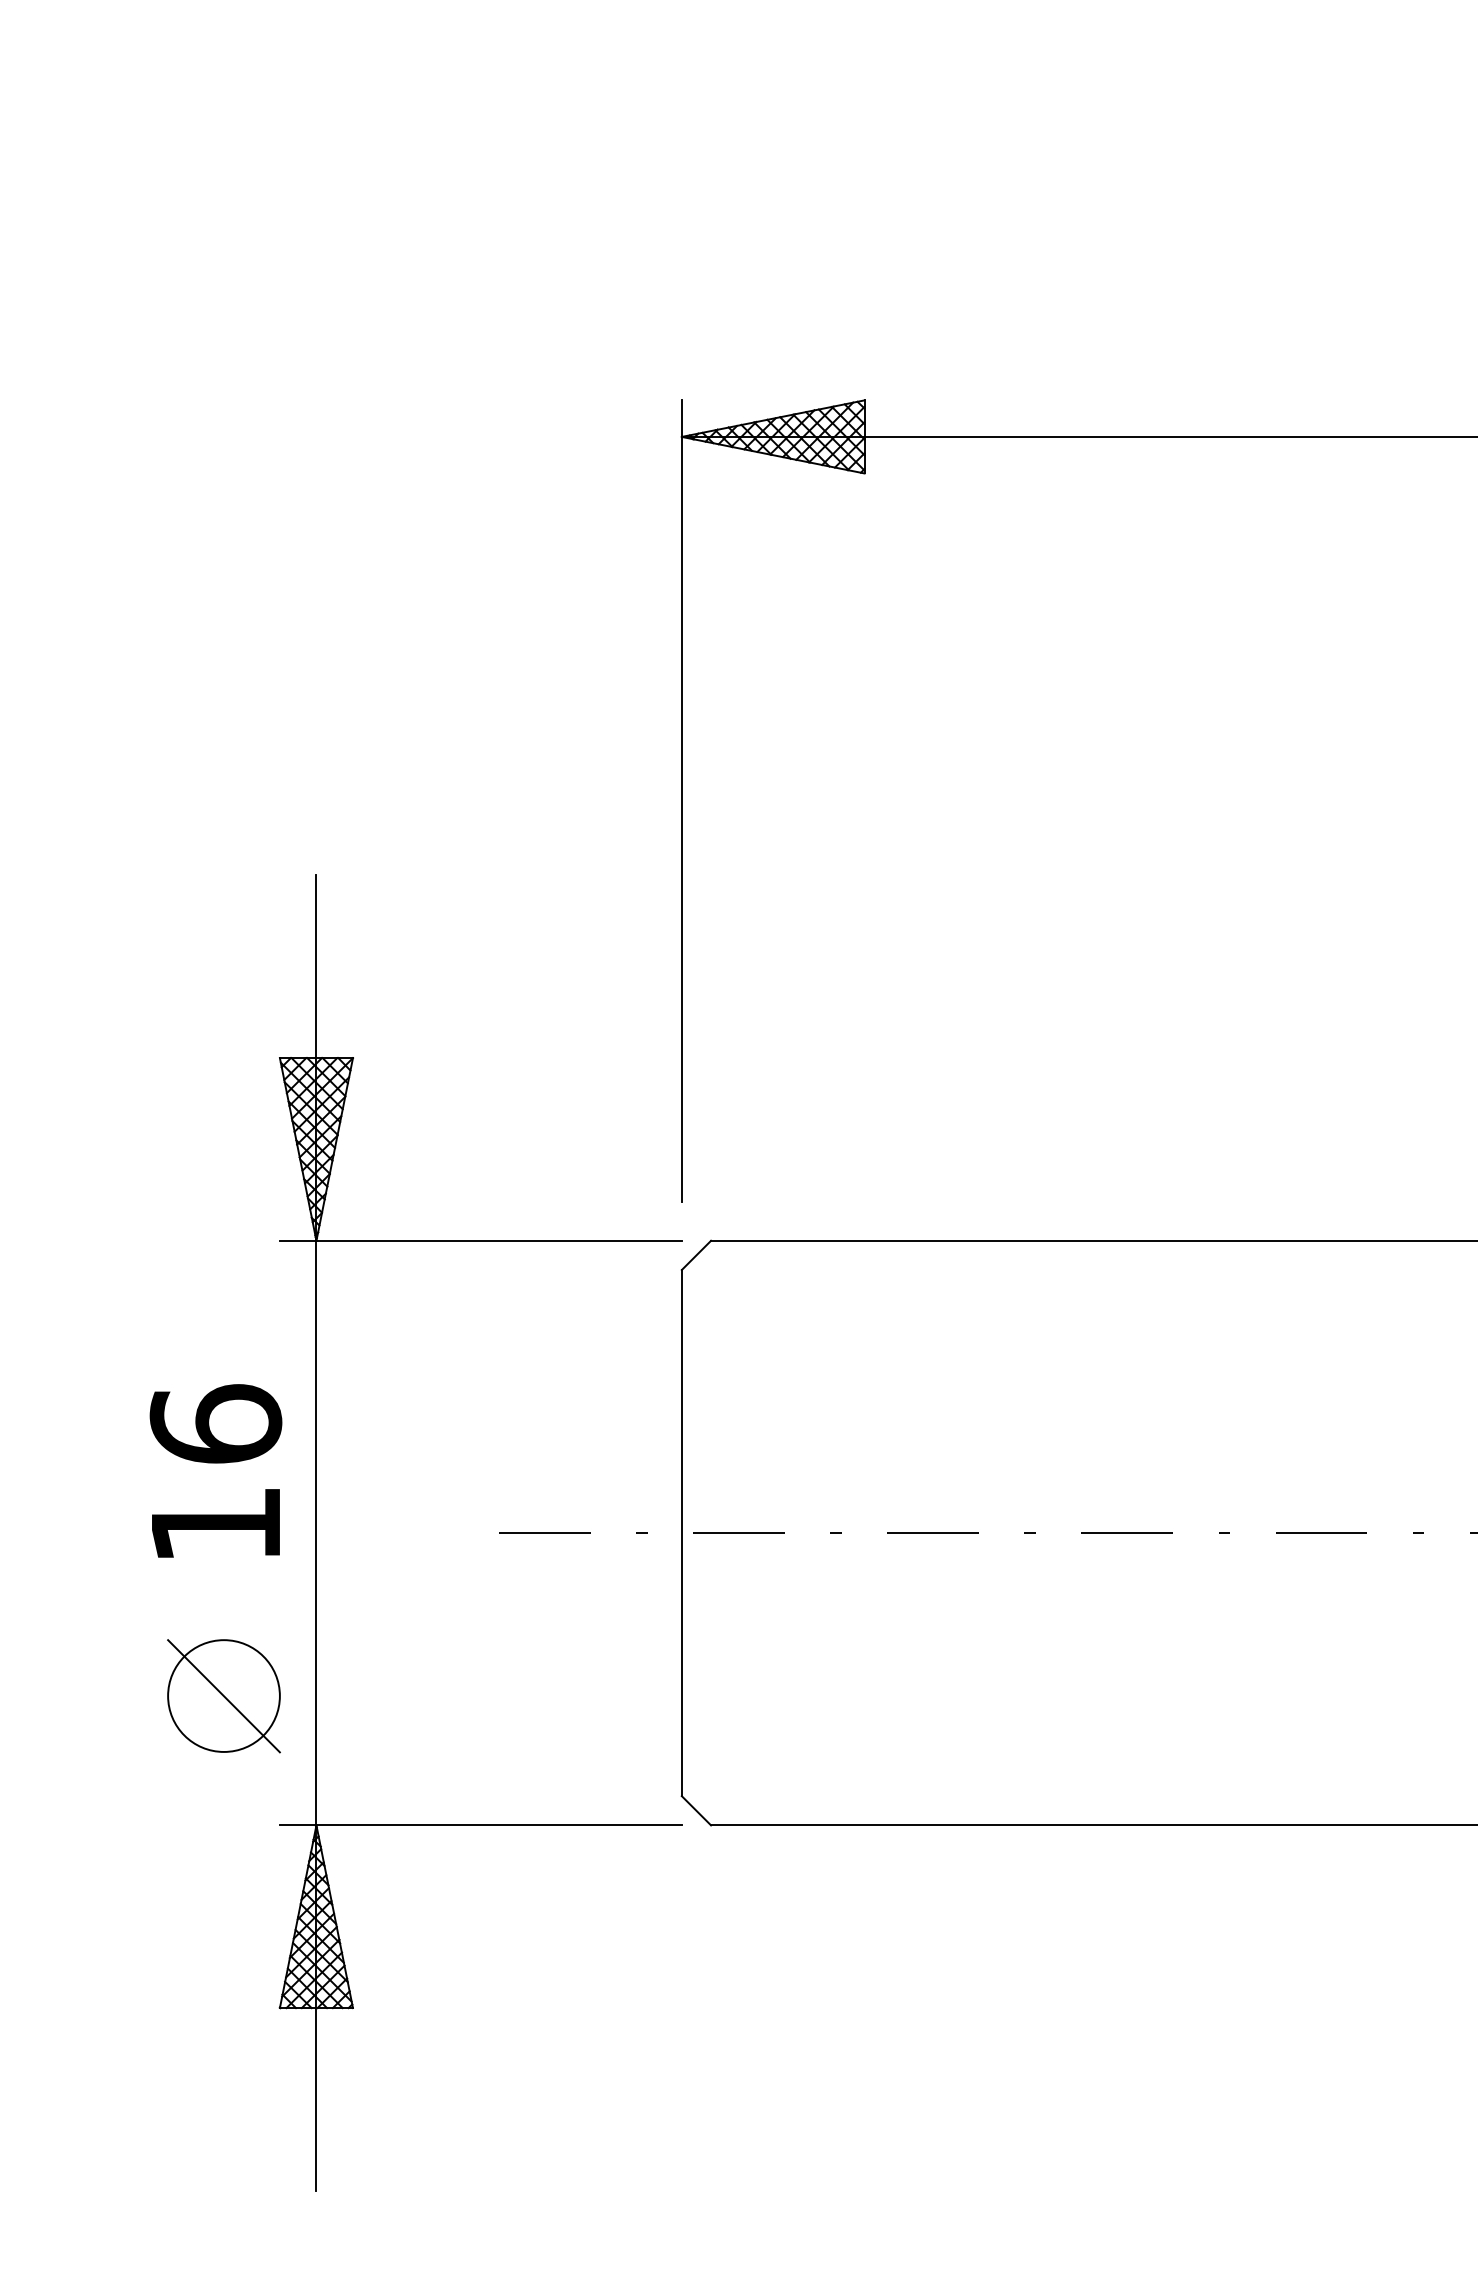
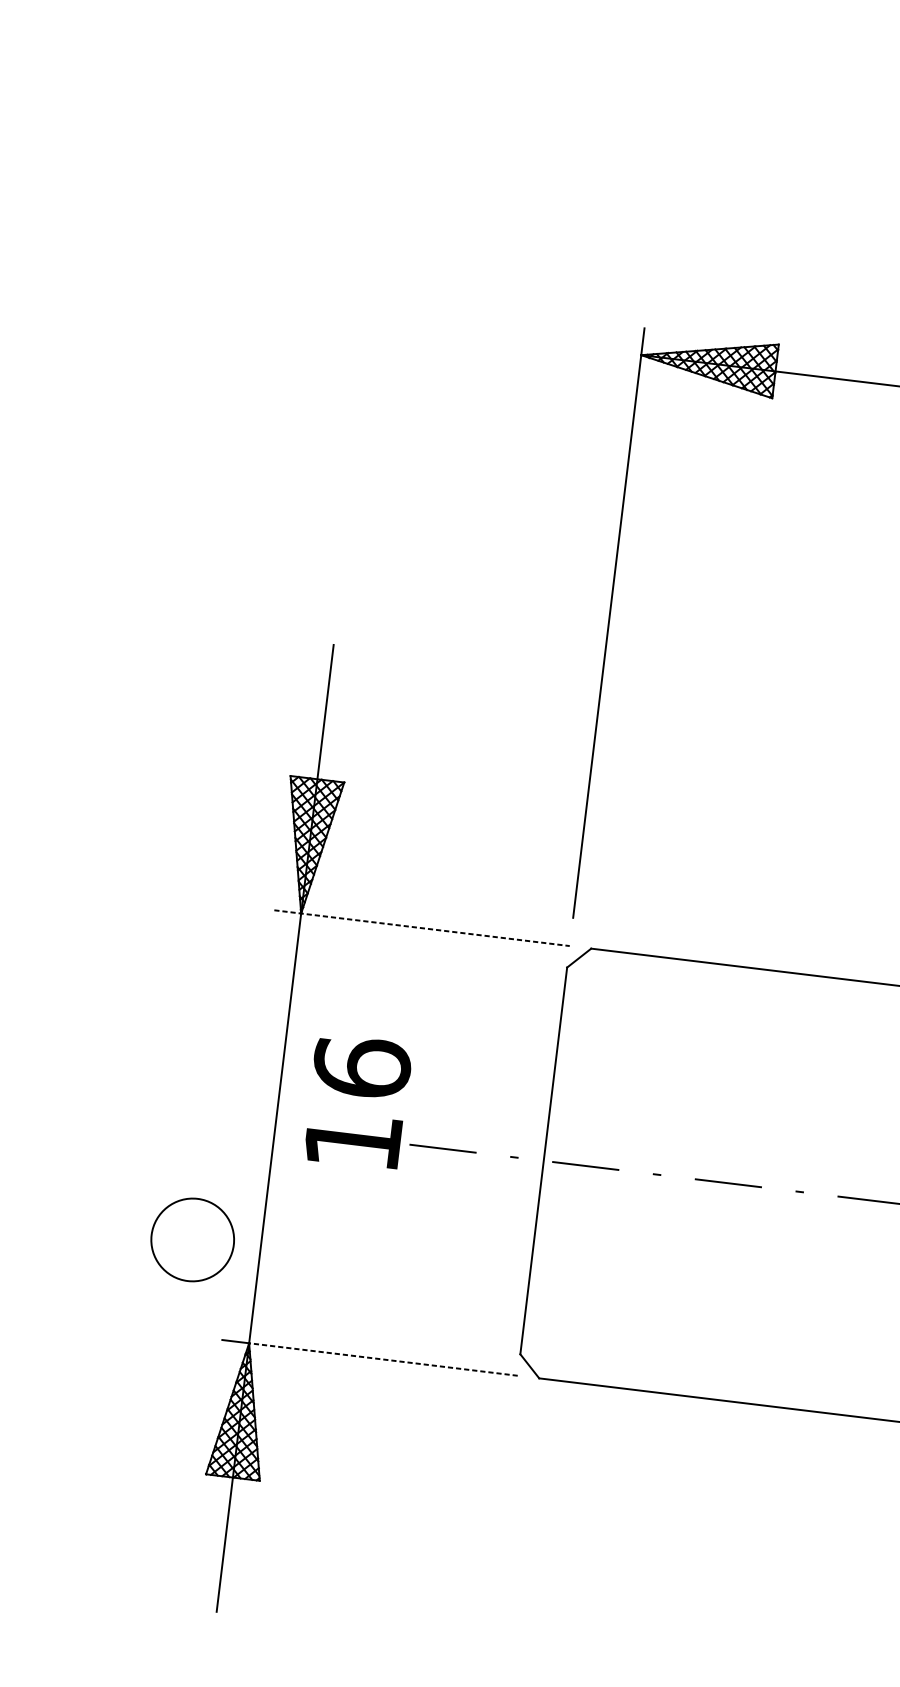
line: (480, 1240) -> (421, 927), solid -> dashed
text: (215, 1470) -> (357, 1101), moved
line: (223, 1696) -> (192, 1240), removed
line: (499, 1825) -> (383, 1359), solid -> dashed

